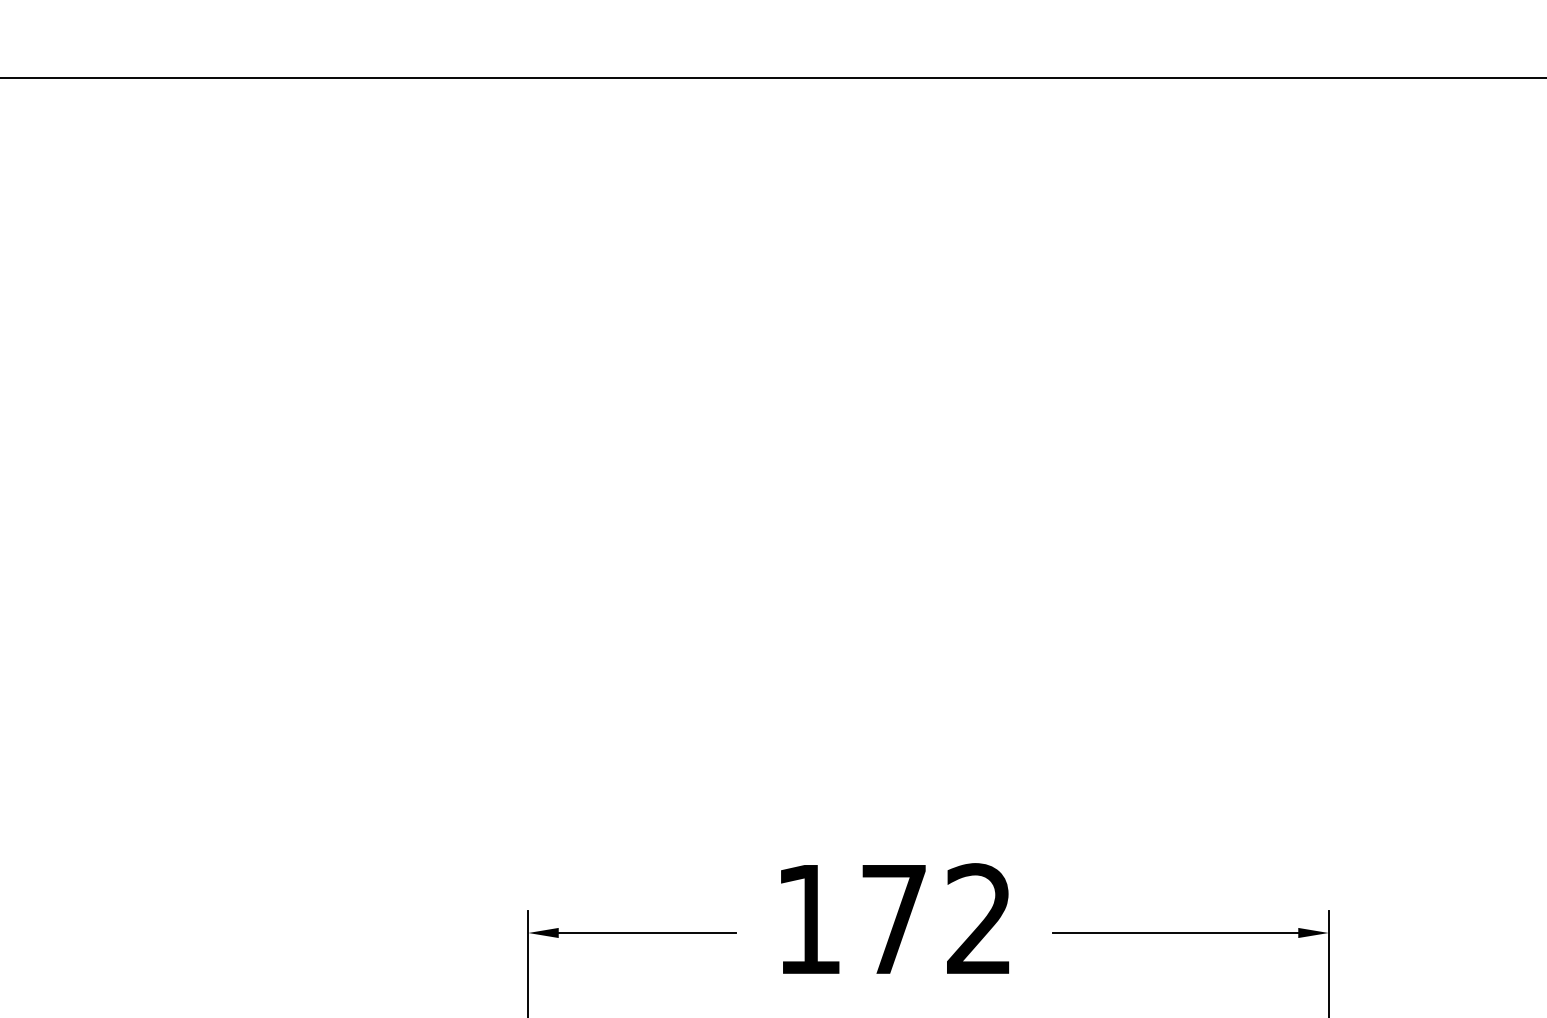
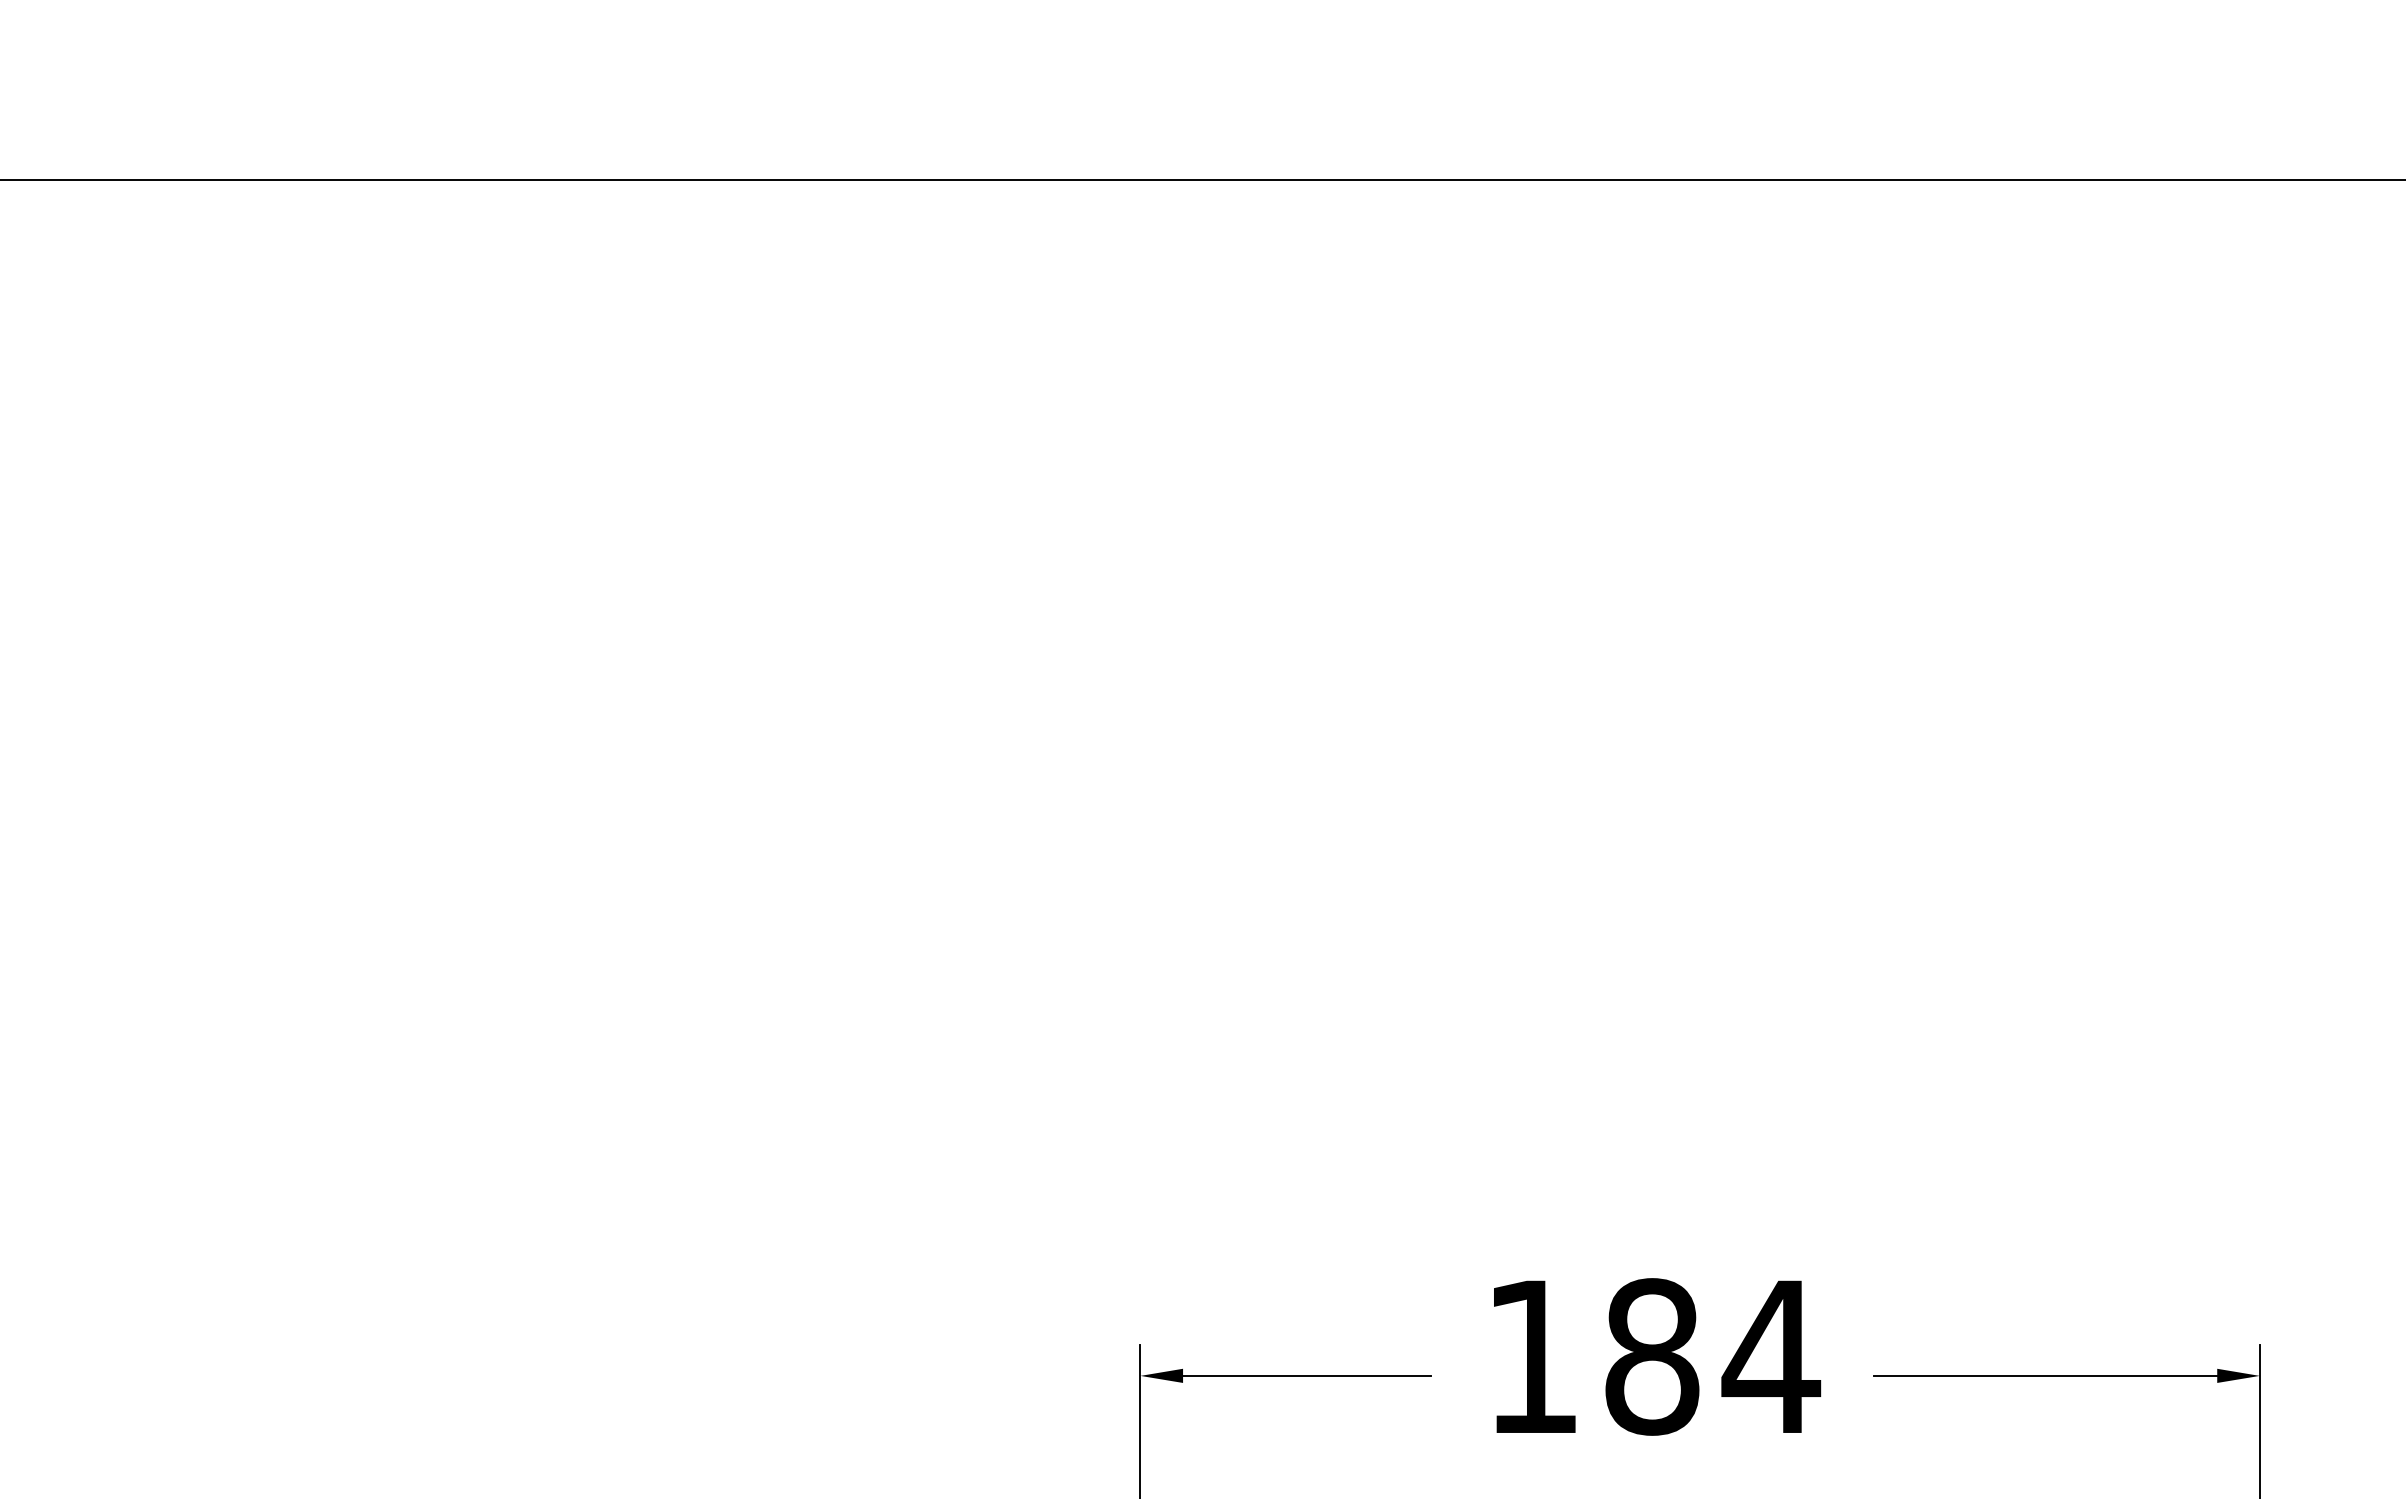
text: (938, 919) -> (1713, 1356), 172 -> 184

